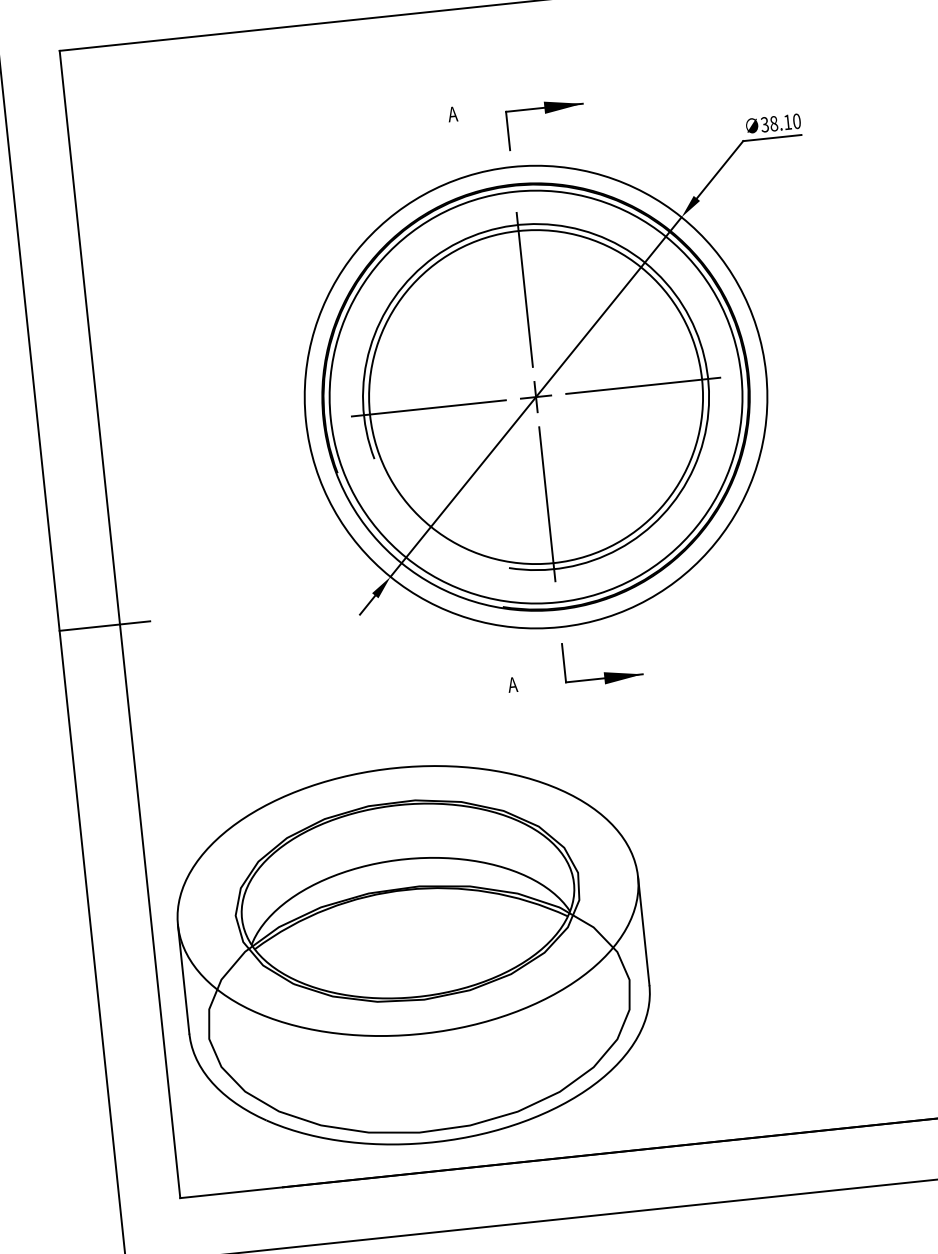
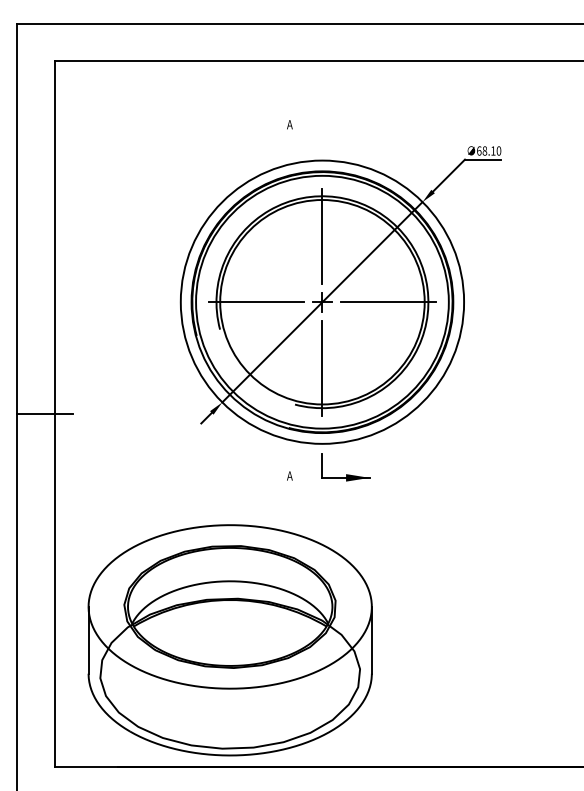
part: (545, 114) -> (346, 130), removed
text: (765, 123) -> (479, 150), 38.10 -> 68.10
part: (412, 955) -> (229, 640), moved

